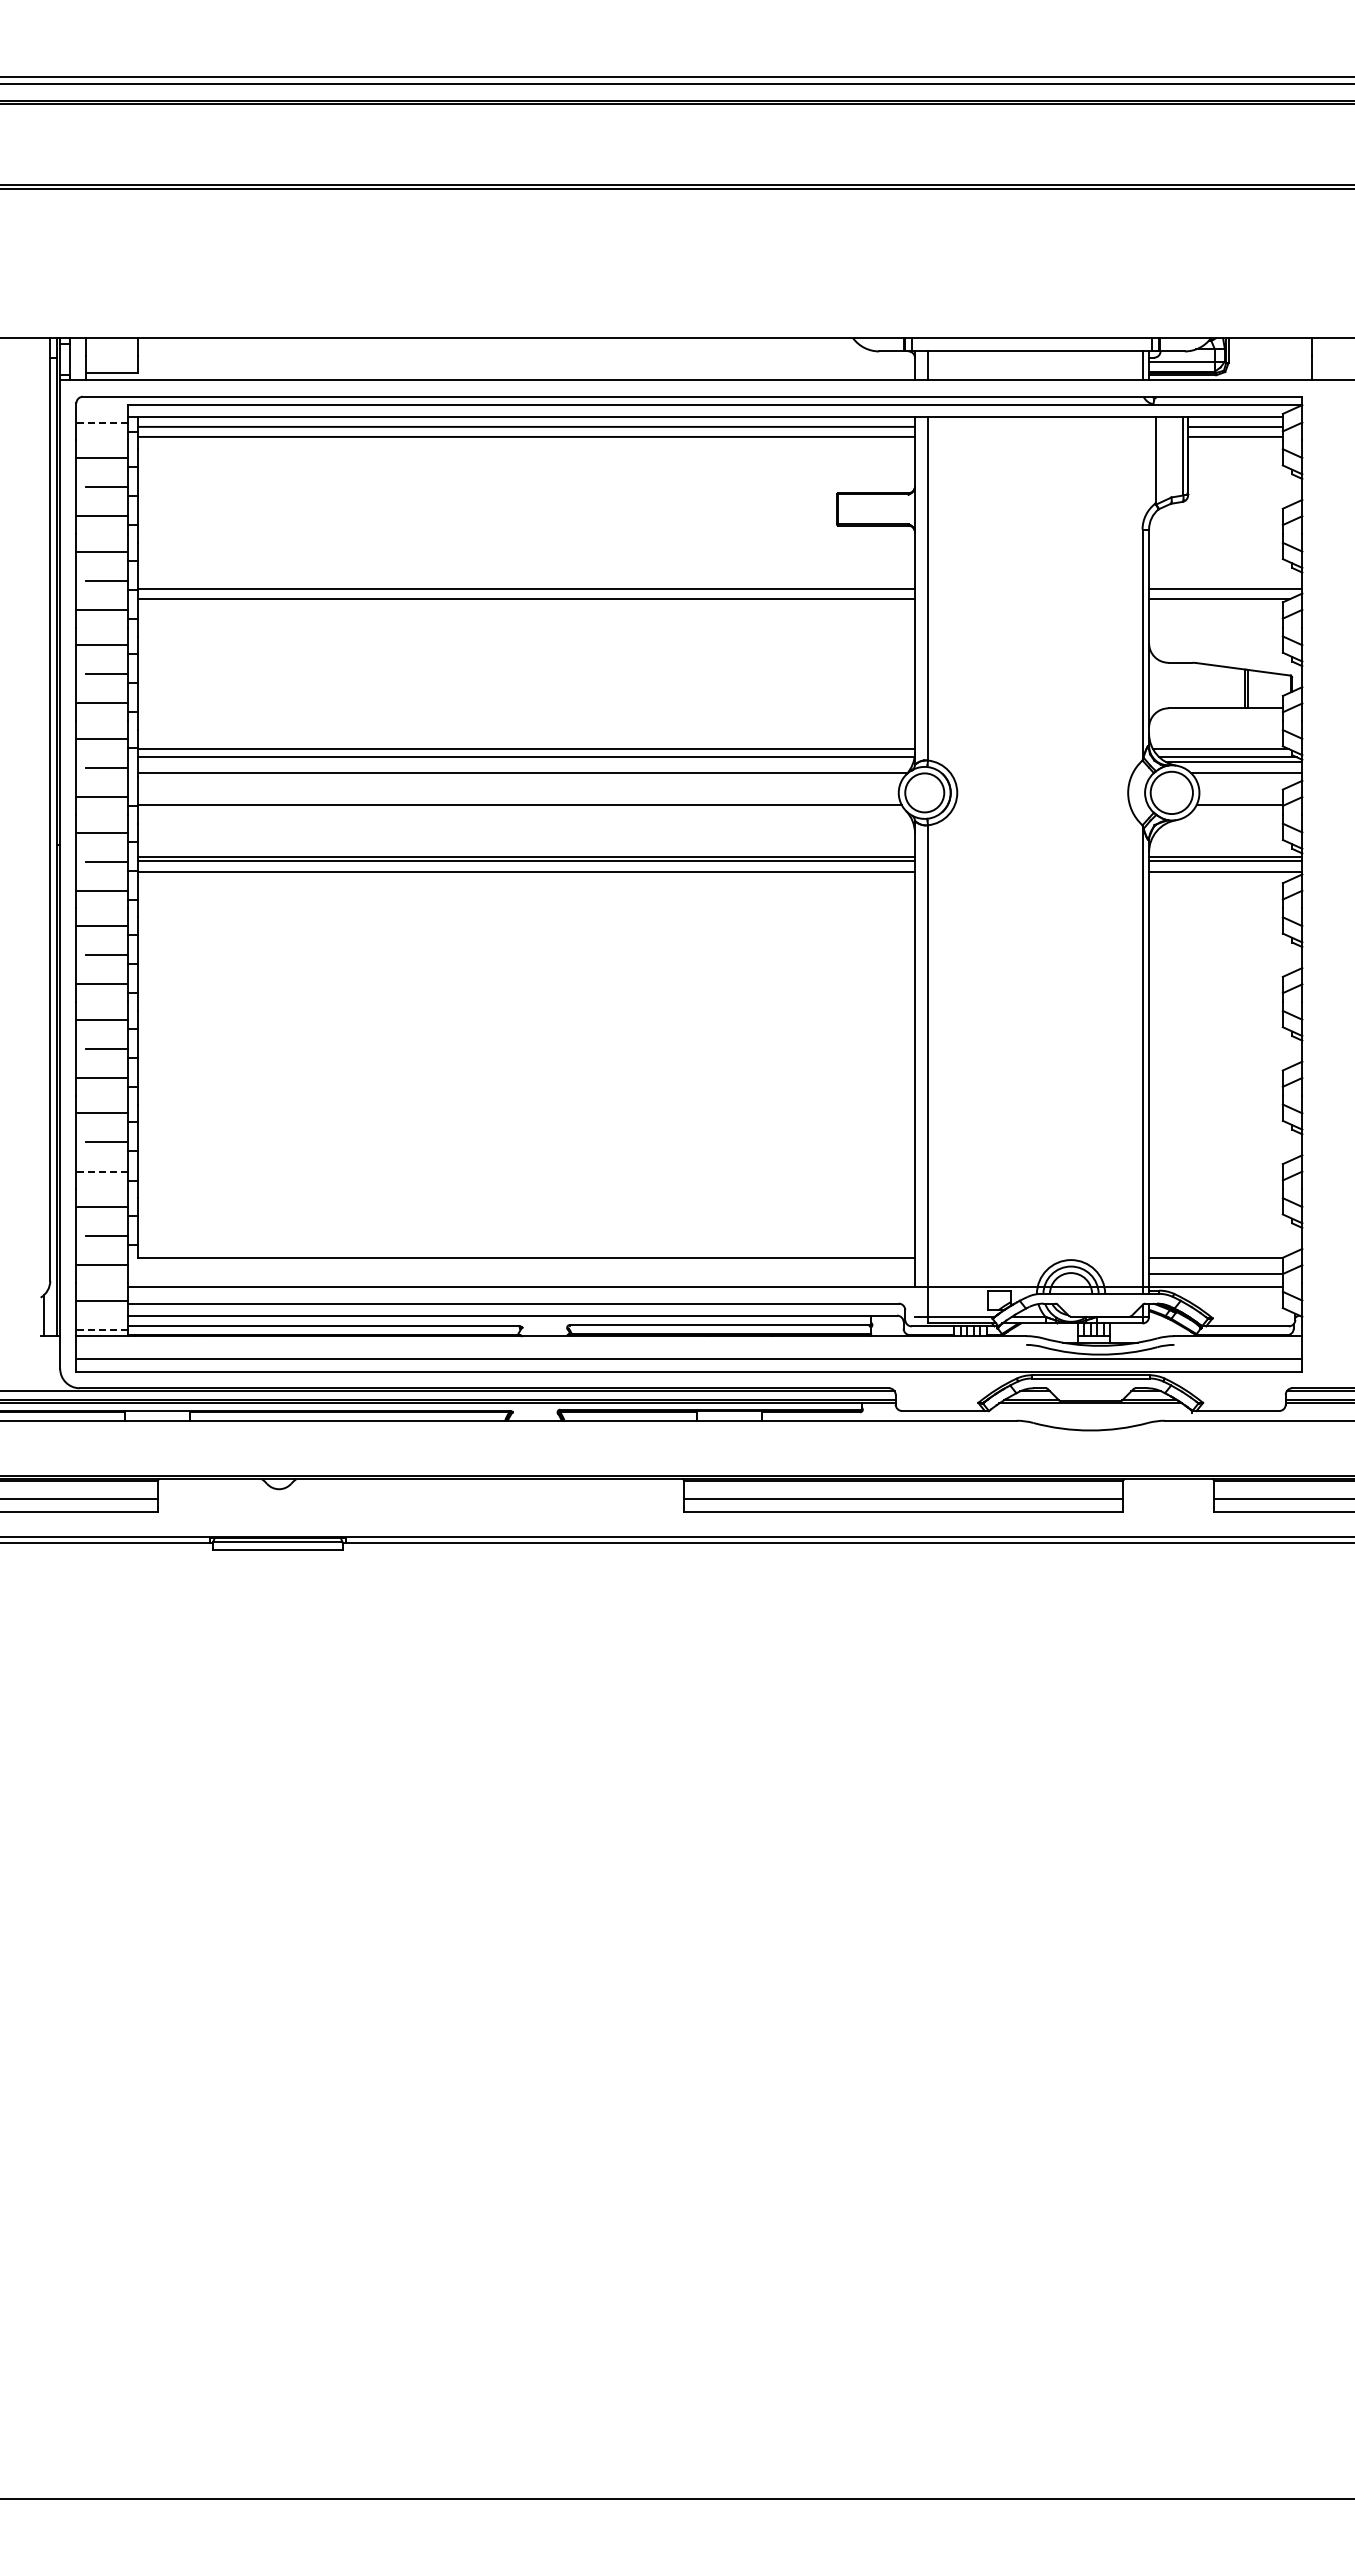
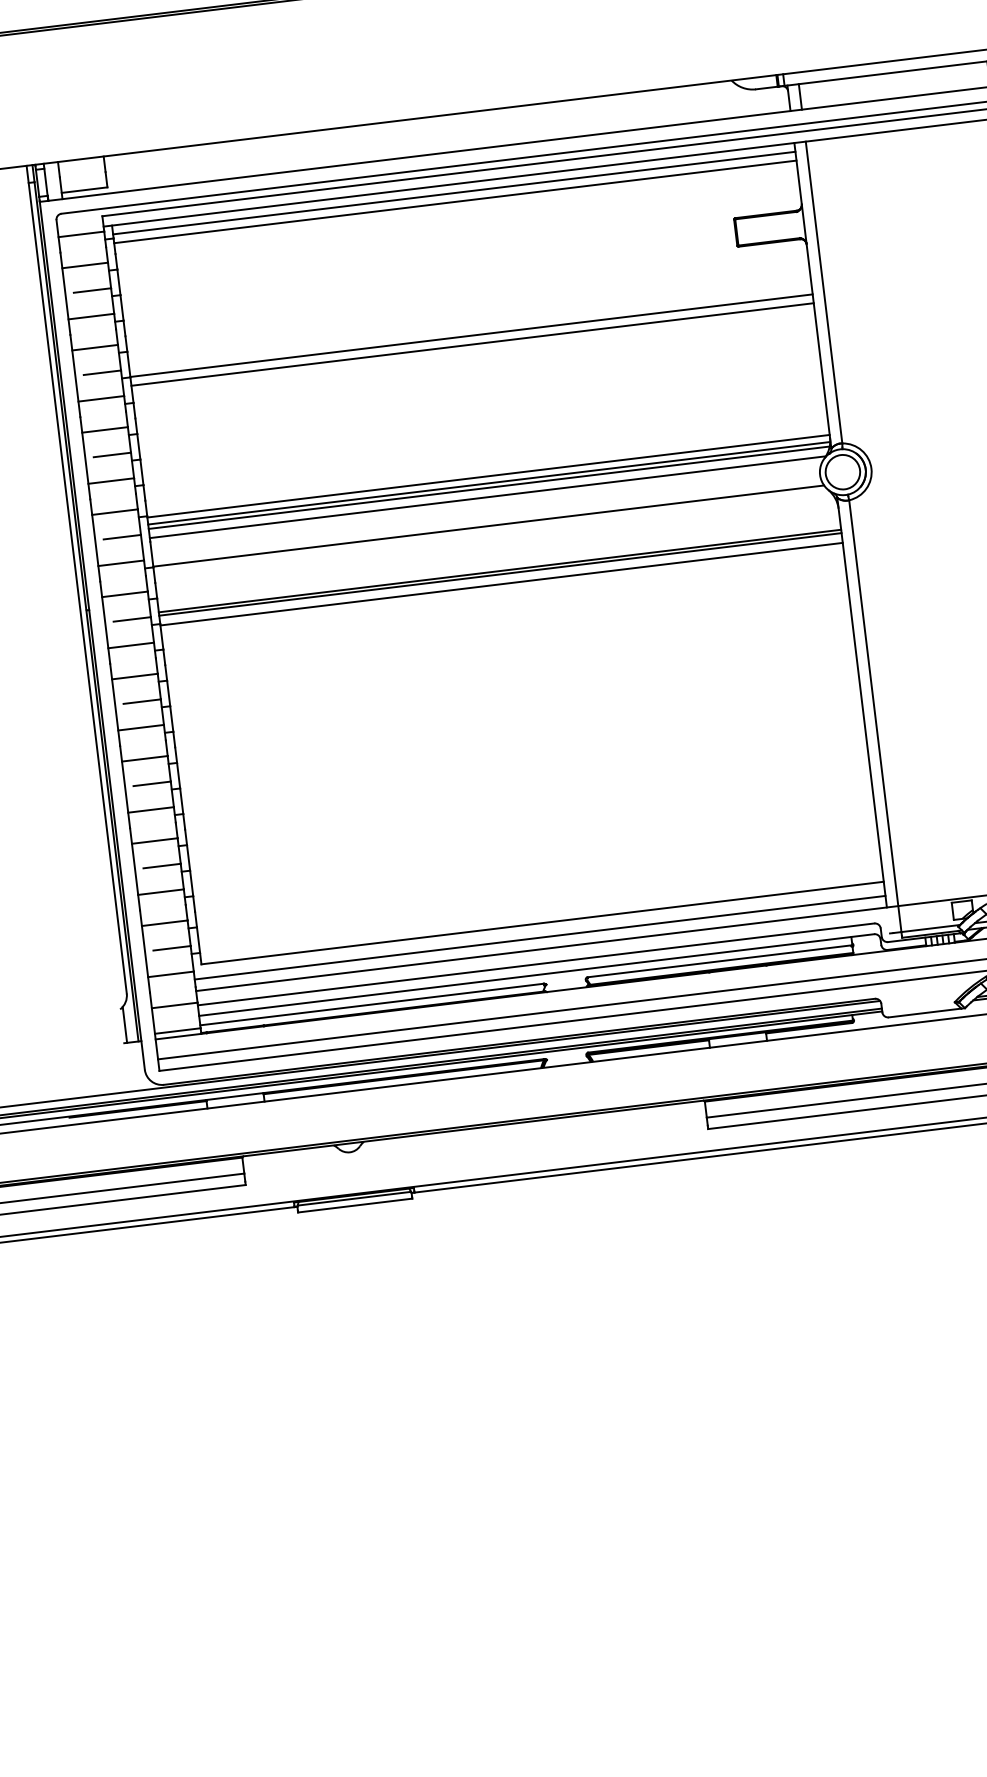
line: (101, 422) -> (80, 234), dashed -> solid
line: (525, 762) -> (489, 487), added
line: (101, 1171) -> (160, 892), dashed -> solid
line: (521, 1274) -> (539, 937), added
line: (101, 1329) -> (176, 1030), dashed -> solid

